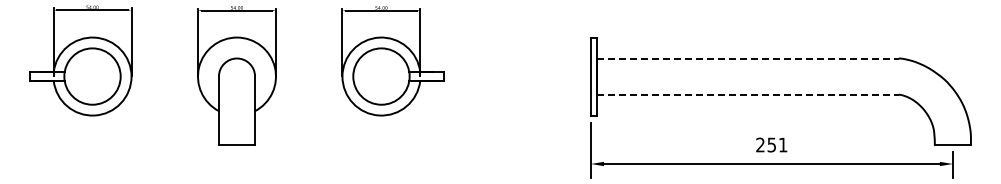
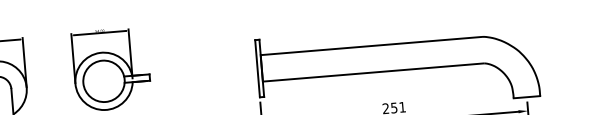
line: (747, 58) -> (371, 46), dashed -> solid
line: (747, 94) -> (373, 72), dashed -> solid

